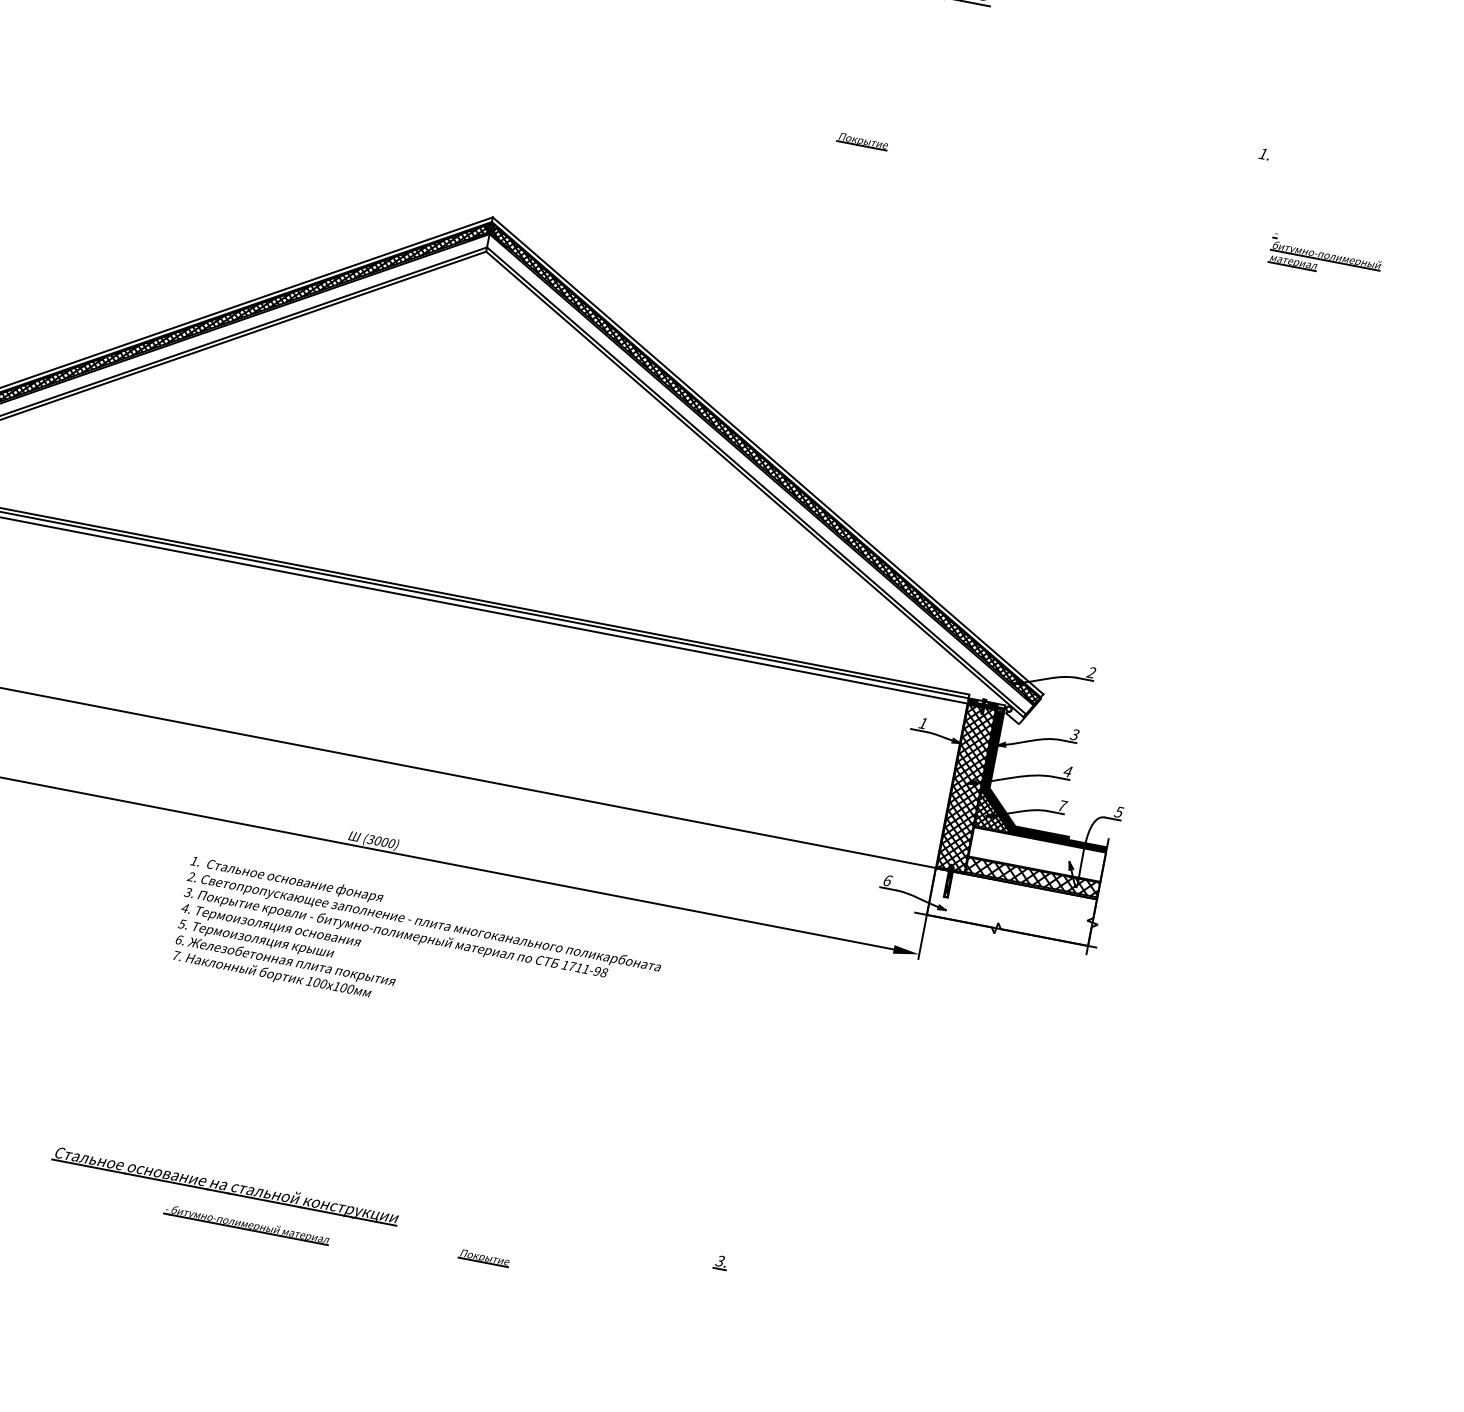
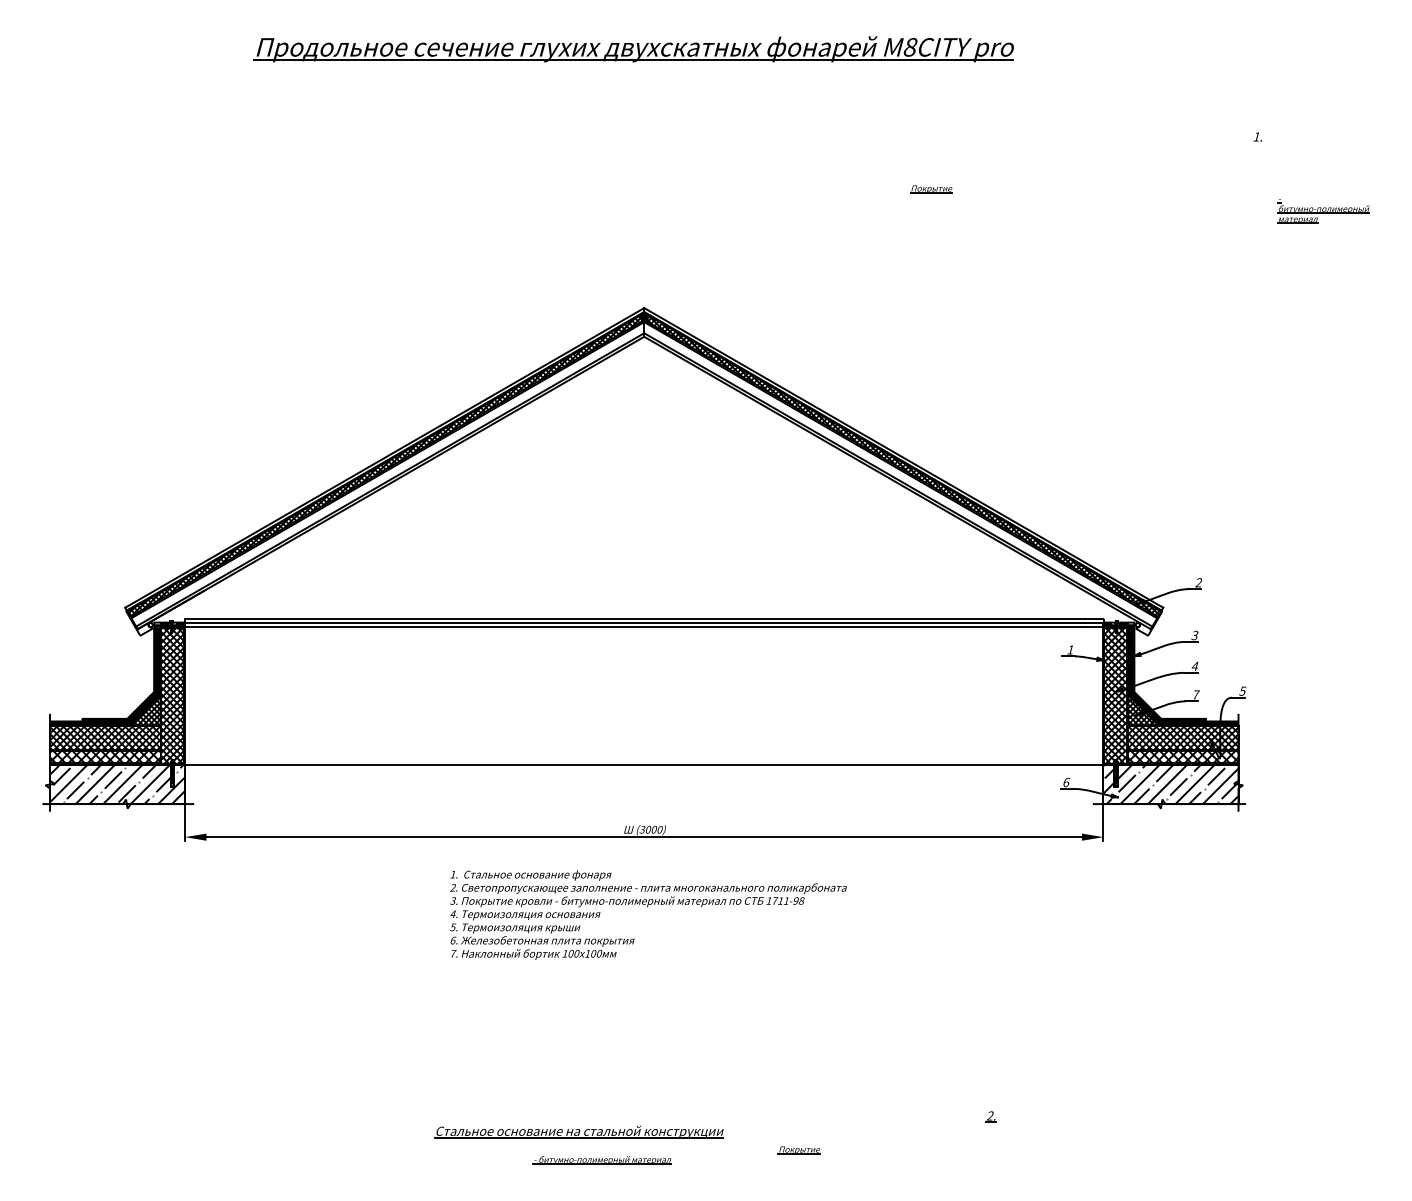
hatch: (1036, 853) -> (1182, 737), added
hatch: (1011, 906) -> (1170, 784), added
text: (418, 953) -> (648, 914), moved
text: (719, 1261) -> (989, 1116), 3. -> 2.

